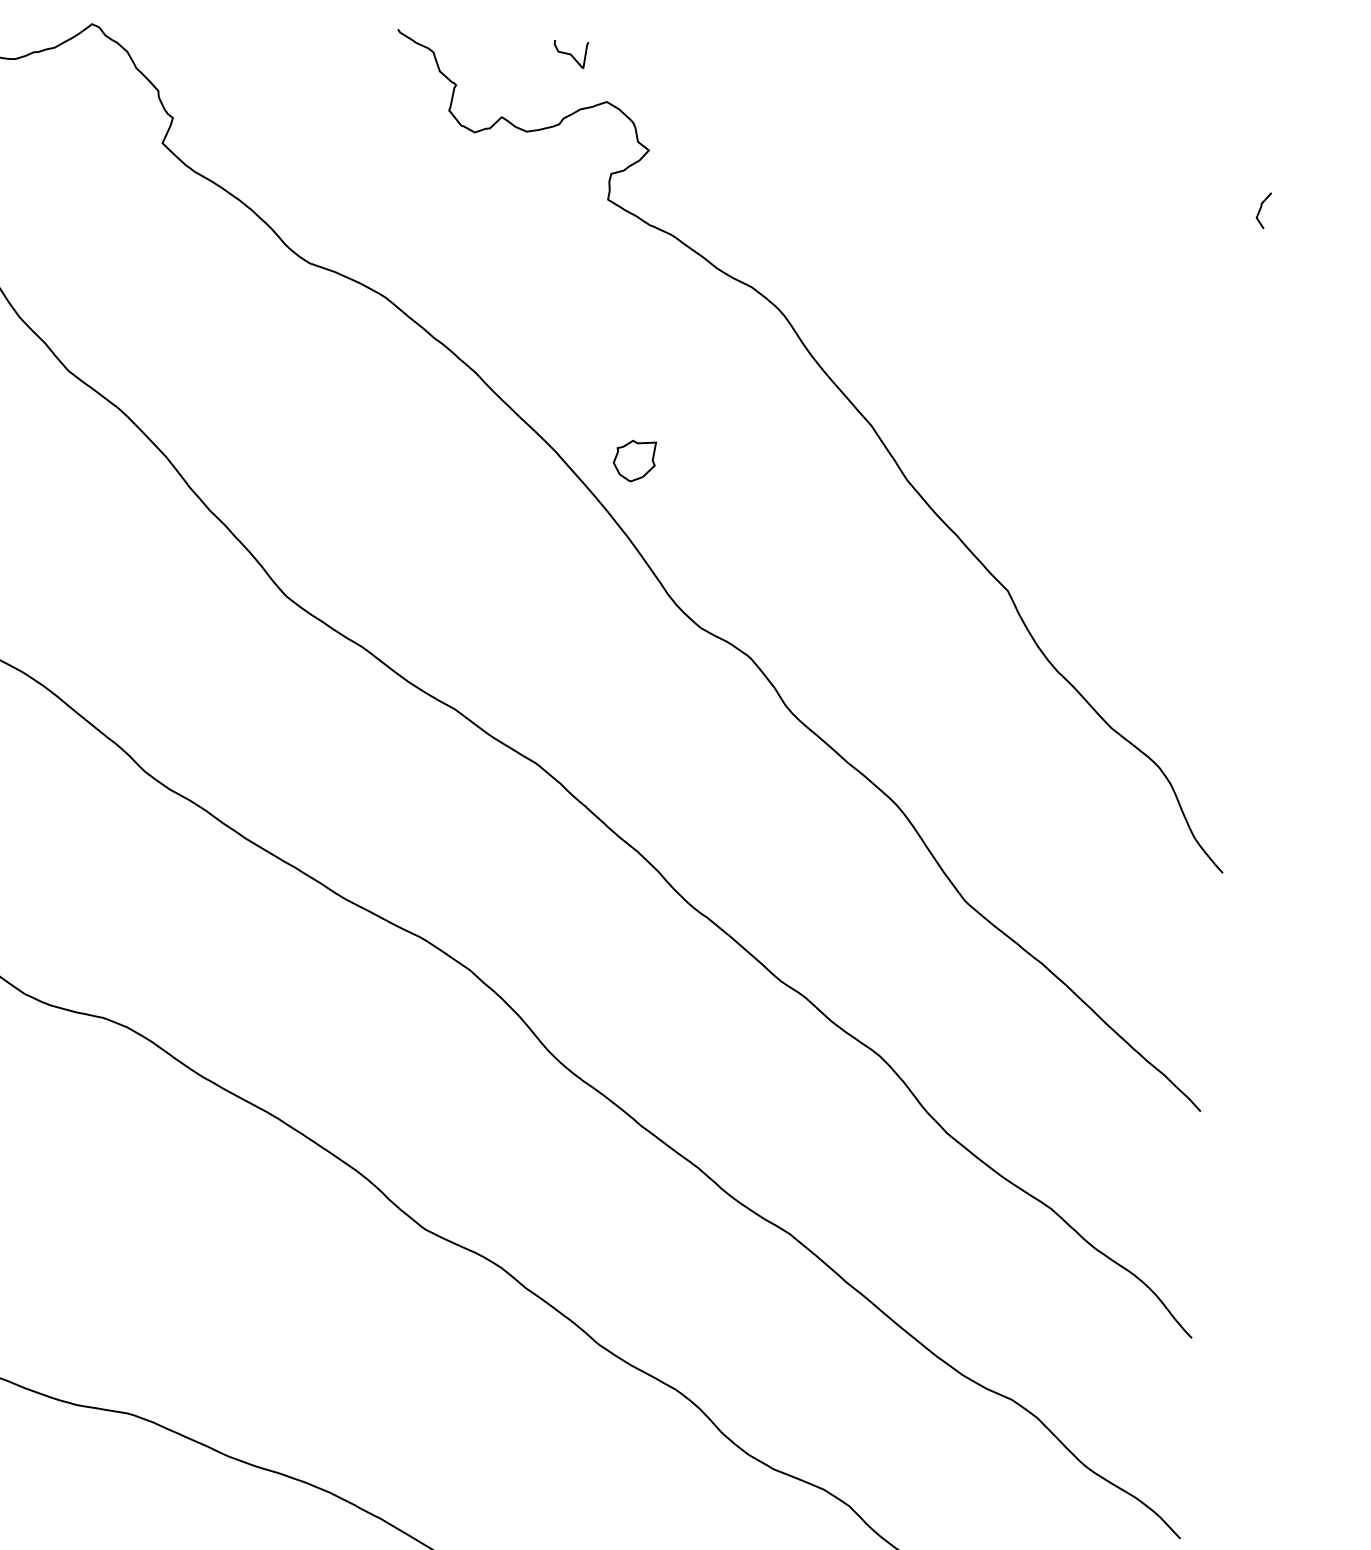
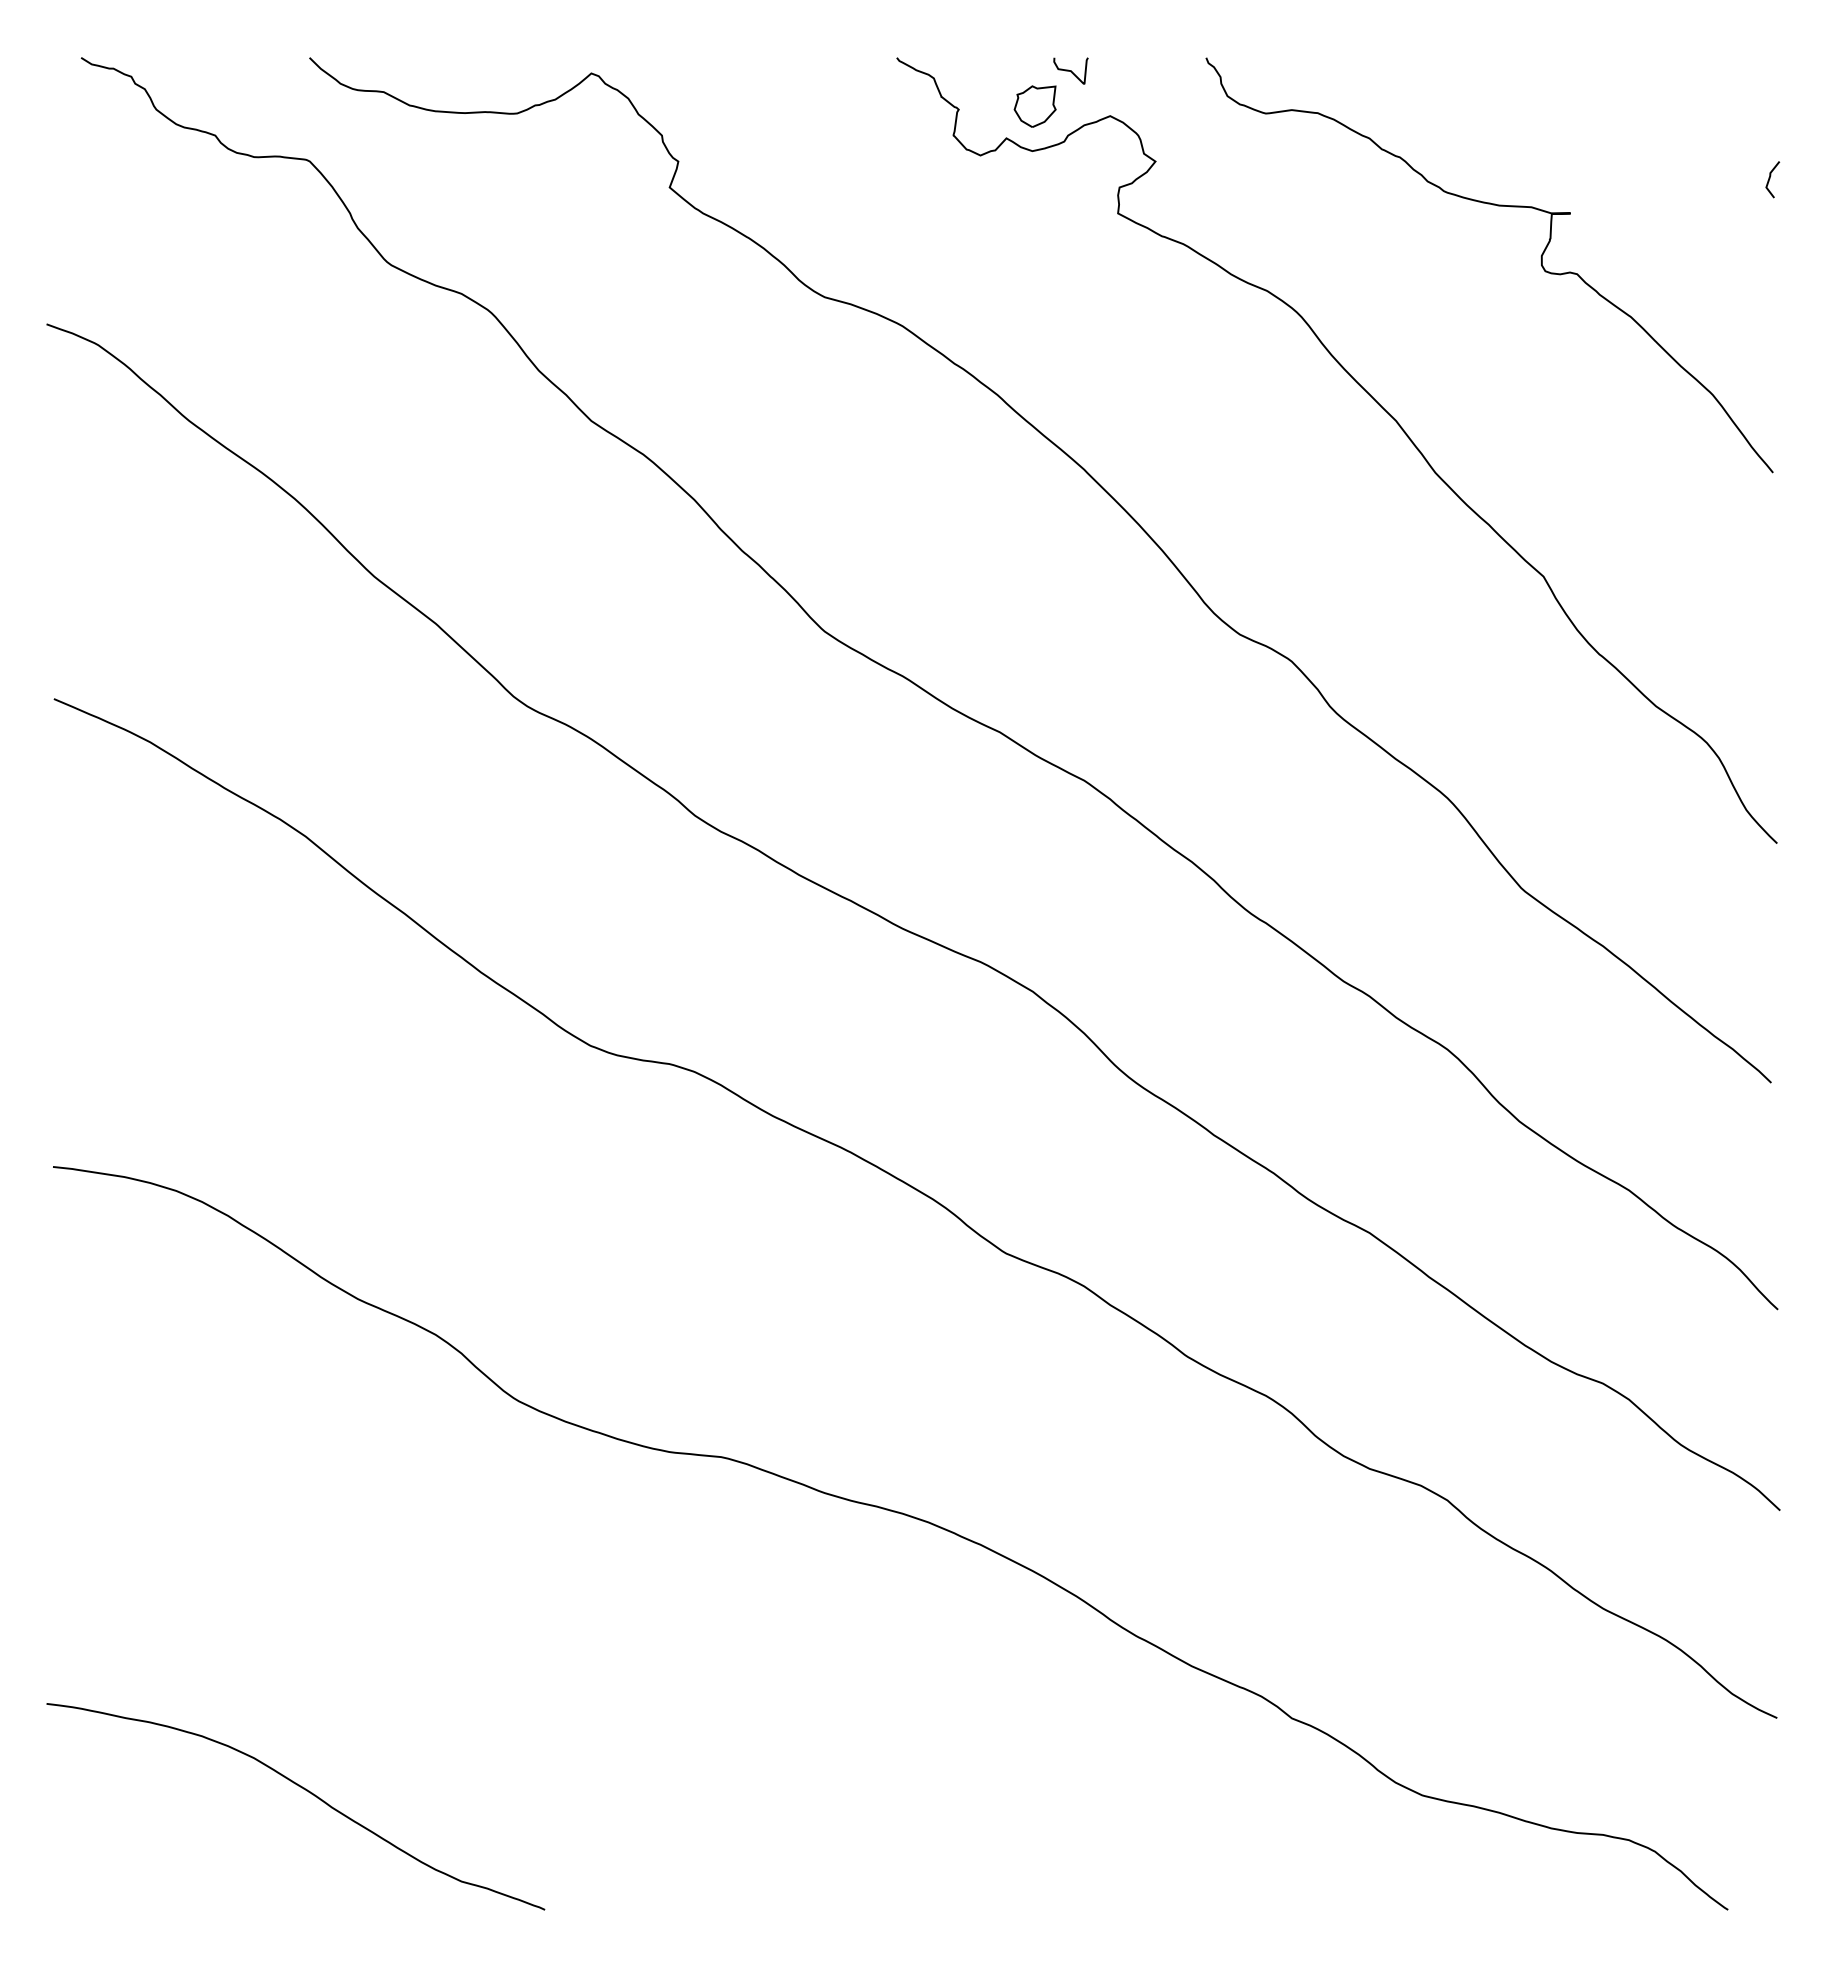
curve: (1026, 273) -> (1540, 258), added
part: (633, 461) -> (1034, 106), moved

